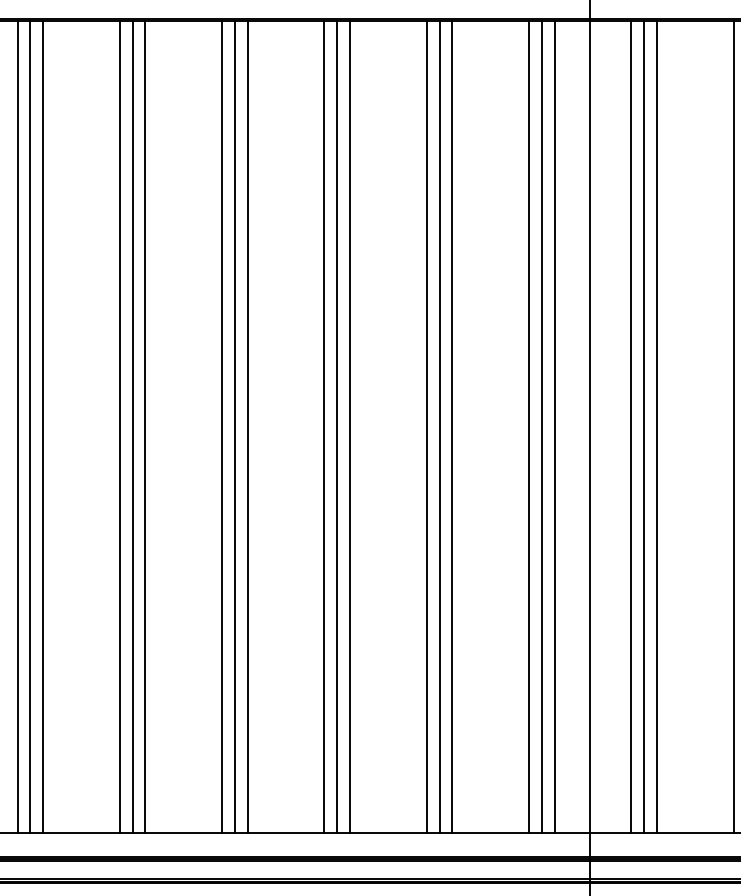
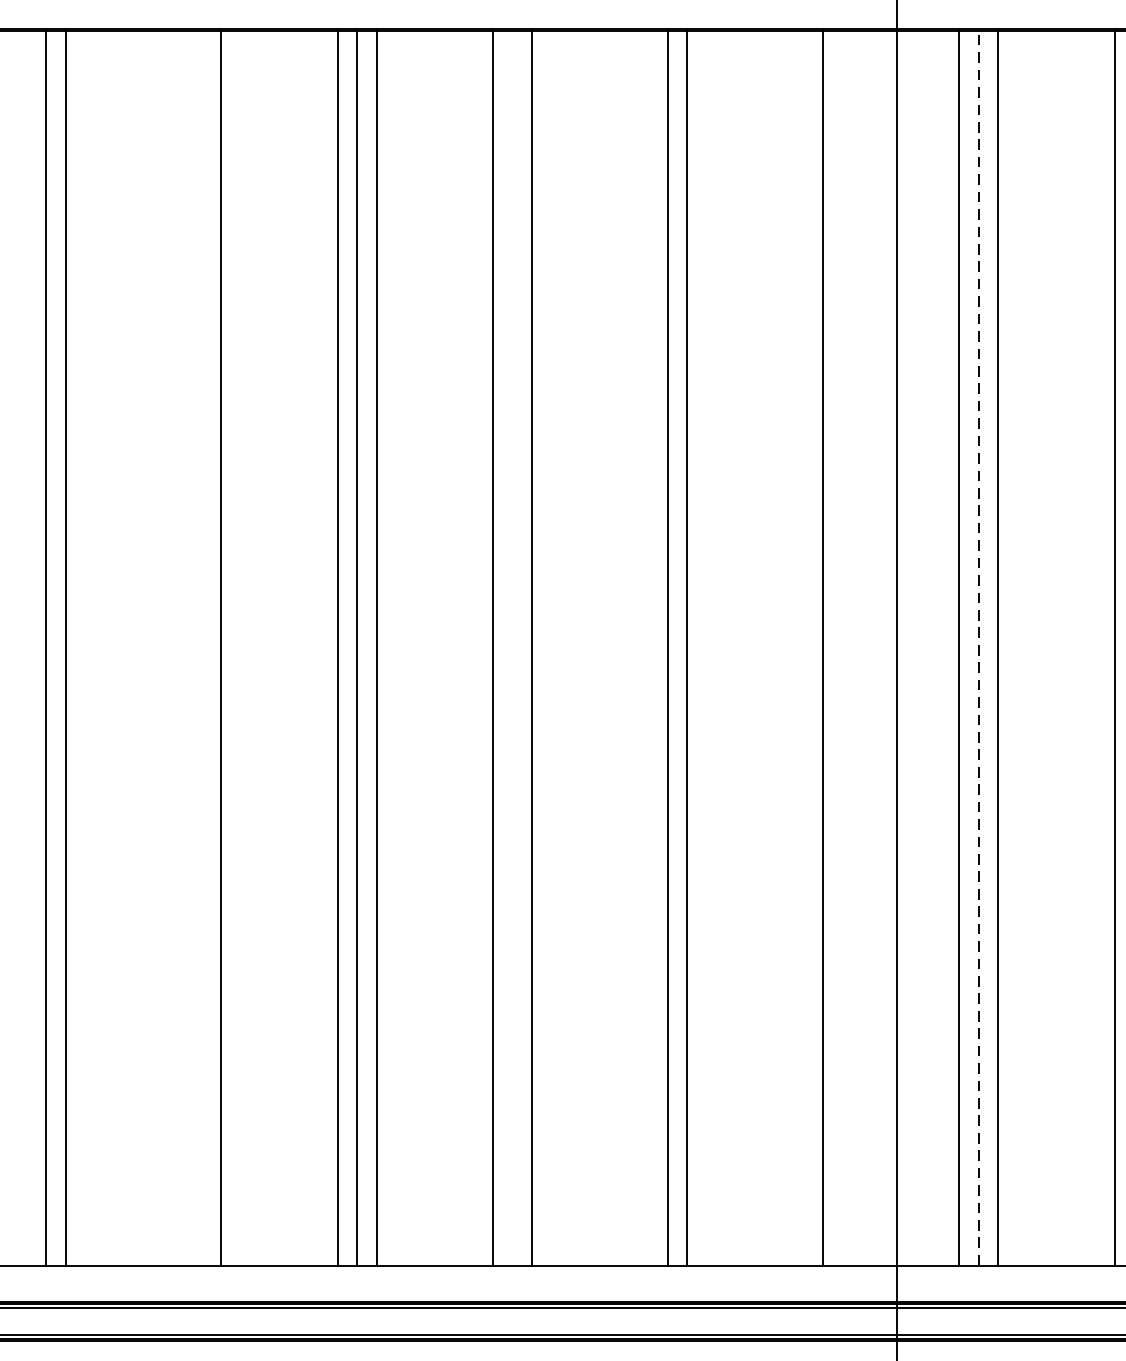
line: (17, 426) -> (26, 647), removed
line: (119, 426) -> (181, 647), removed
line: (132, 426) -> (201, 647), removed
line: (337, 426) -> (512, 647), removed
line: (426, 426) -> (648, 647), removed
line: (529, 426) -> (804, 647), removed
line: (554, 426) -> (842, 647), removed
line: (644, 426) -> (979, 647), solid -> dashed

